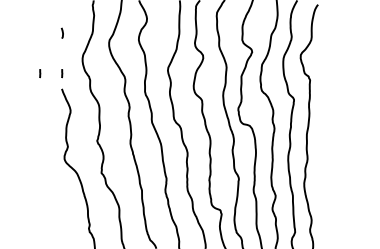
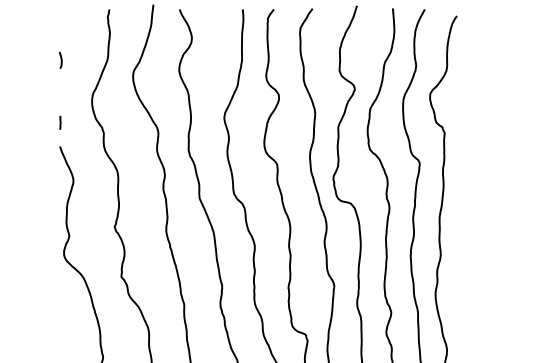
curve: (40, 73) -> (26, 122), removed

